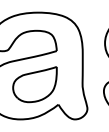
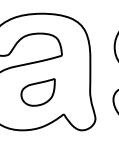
part: (34, 84) -> (37, 92), size x0.7

